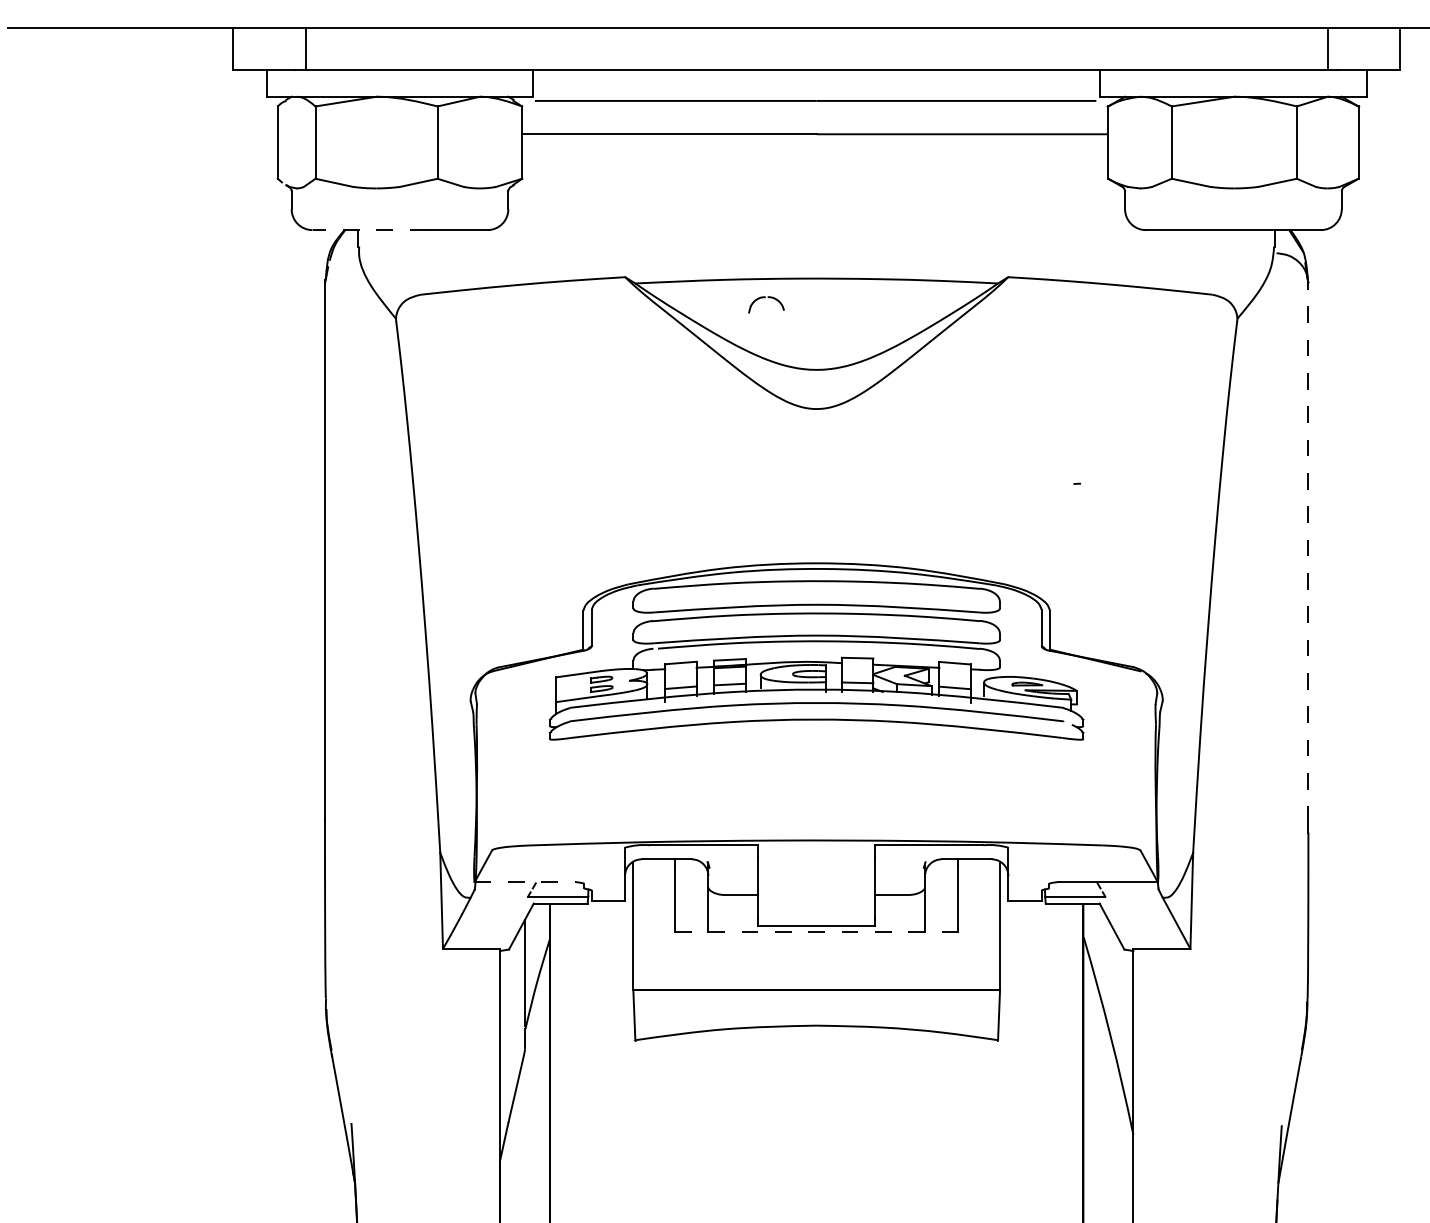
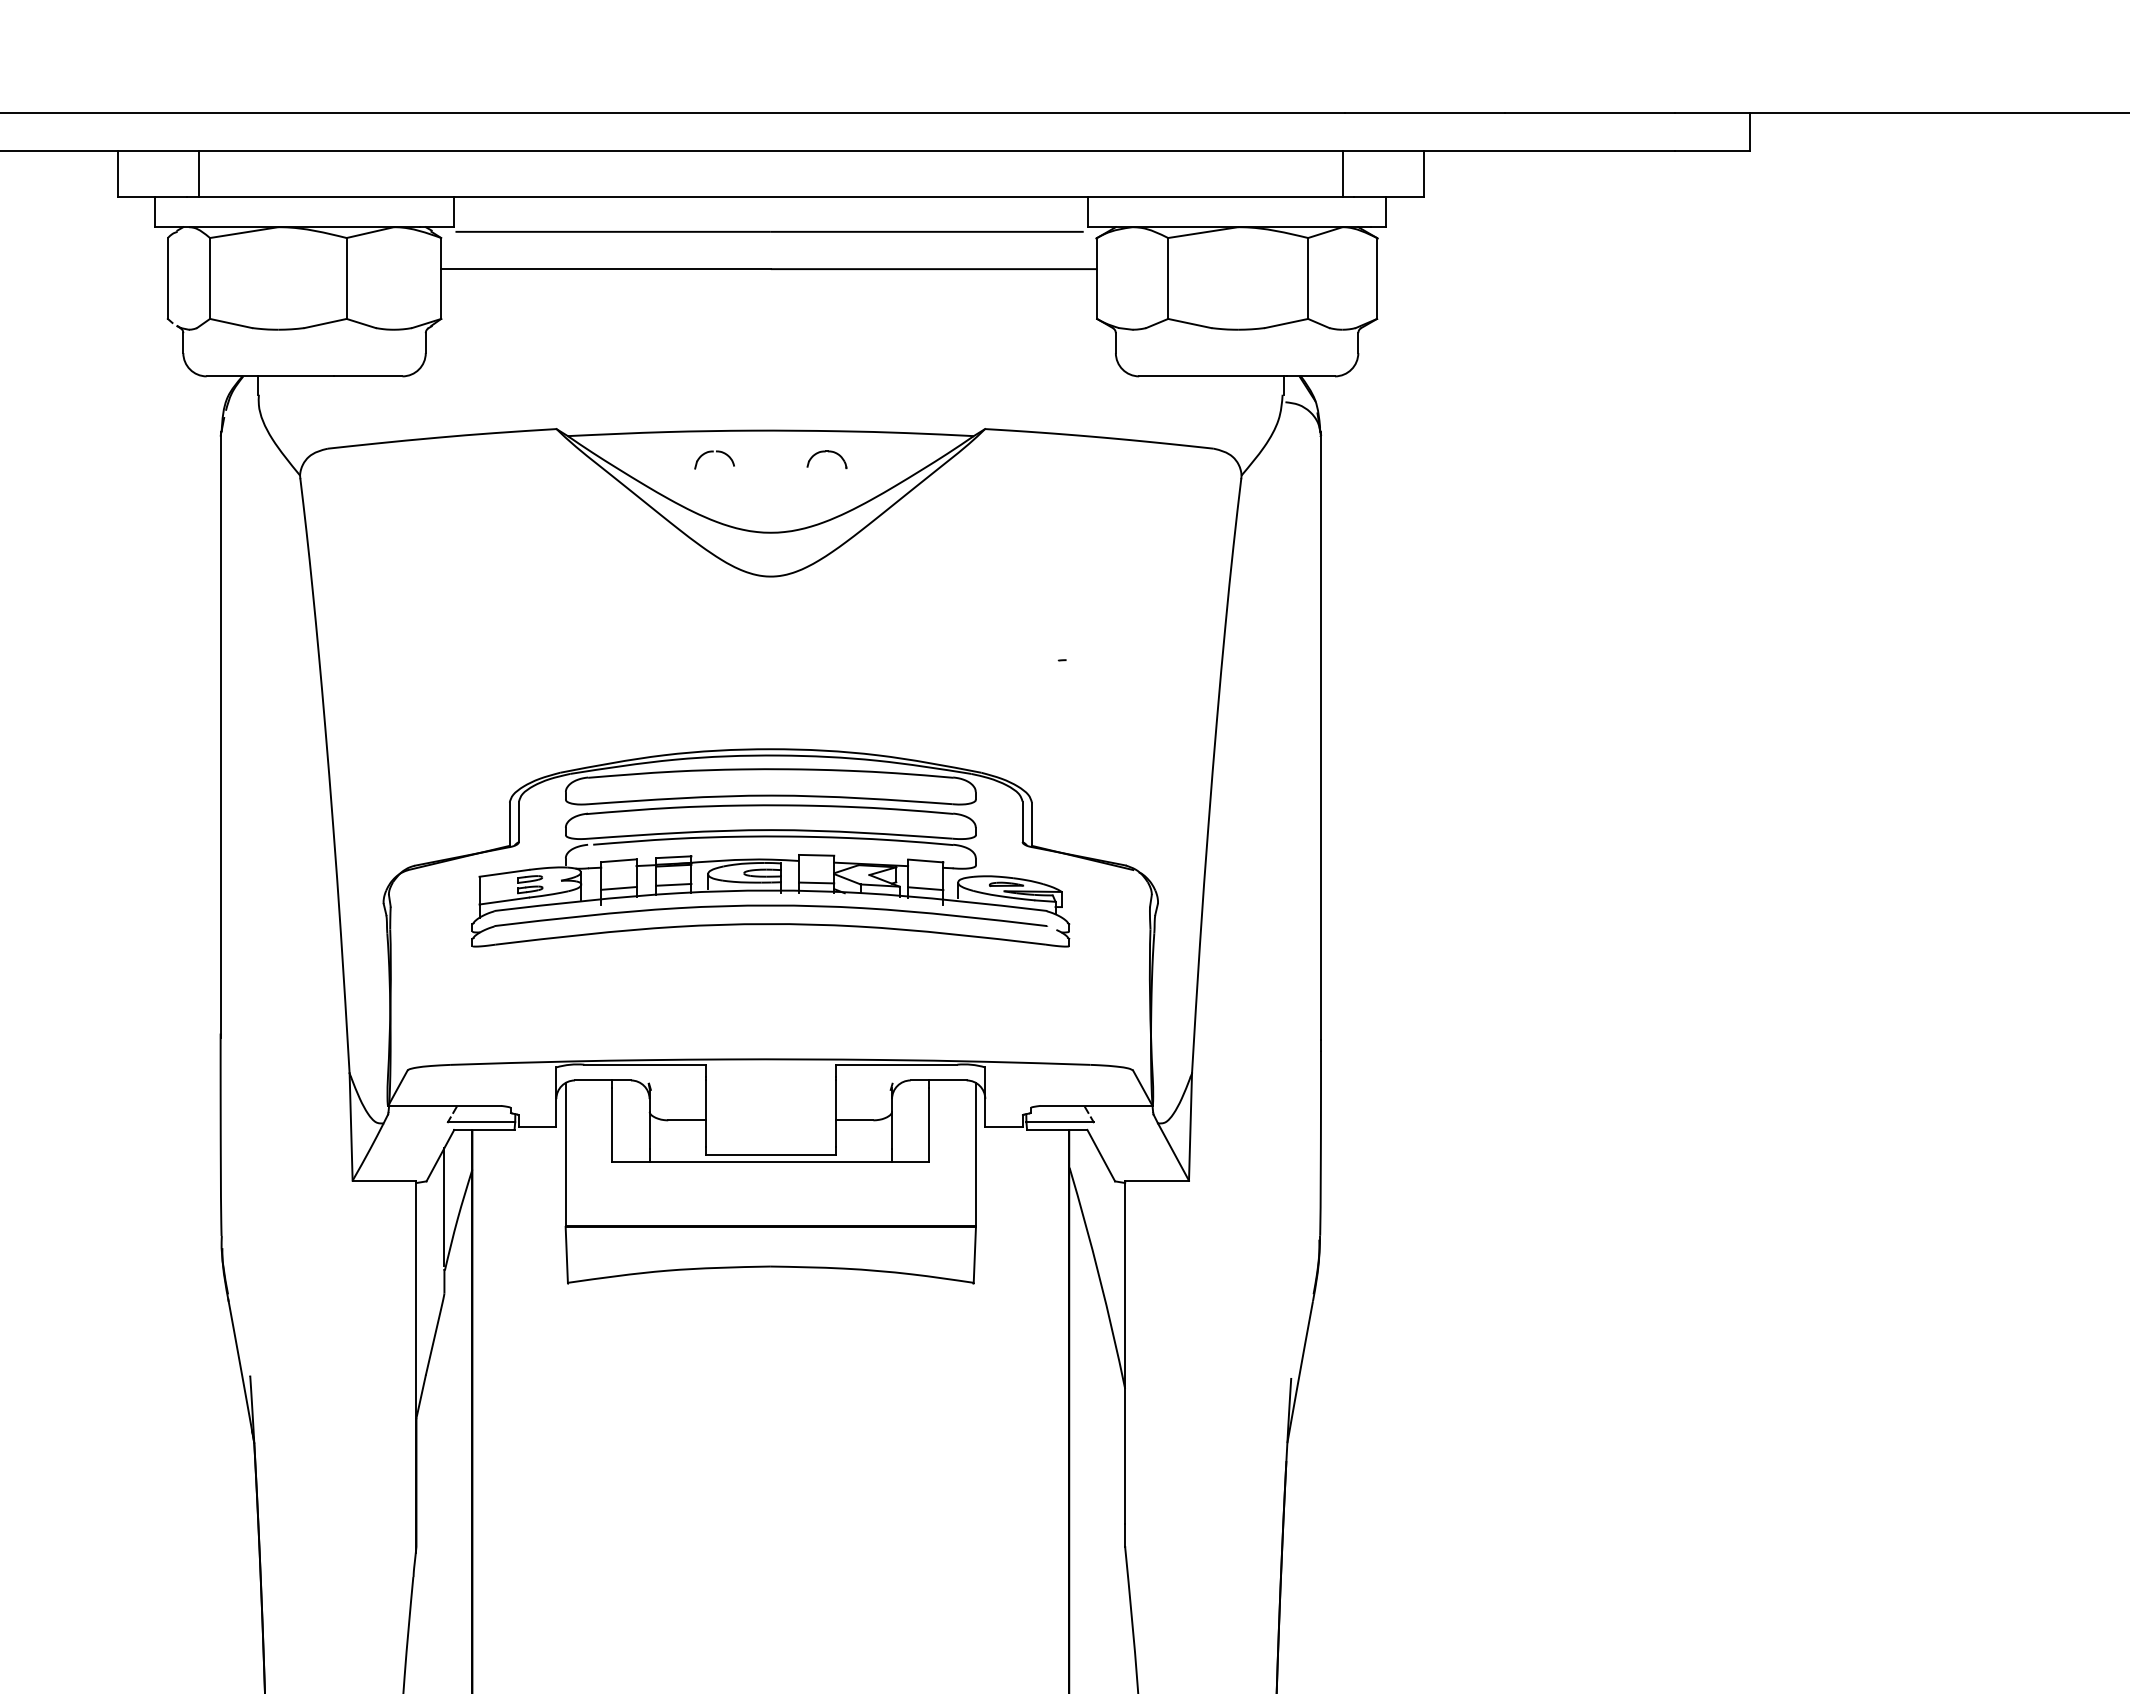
line: (369, 230) -> (270, 376), dashed -> solid
part: (865, 298) -> (825, 452), added
line: (1308, 551) -> (1321, 735), dashed -> solid
line: (525, 881) -> (444, 1105), dashed -> solid
line: (816, 931) -> (770, 1161), dashed -> solid

